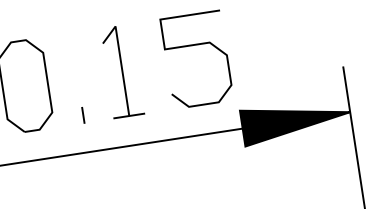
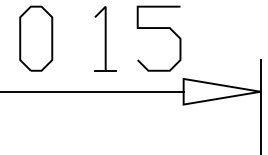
line: (83, 115) -> (73, 65), removed
fill: (295, 120) -> (221, 91), removed

